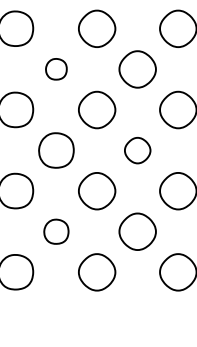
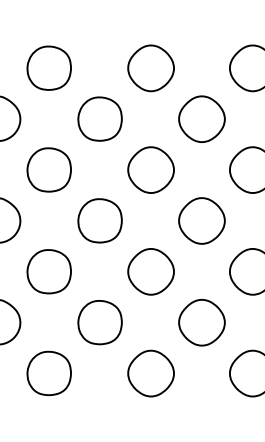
part: (55, 68) -> (99, 118), size x1.67
part: (137, 150) -> (201, 220), size x1.43
part: (55, 231) -> (99, 322), size x1.43

